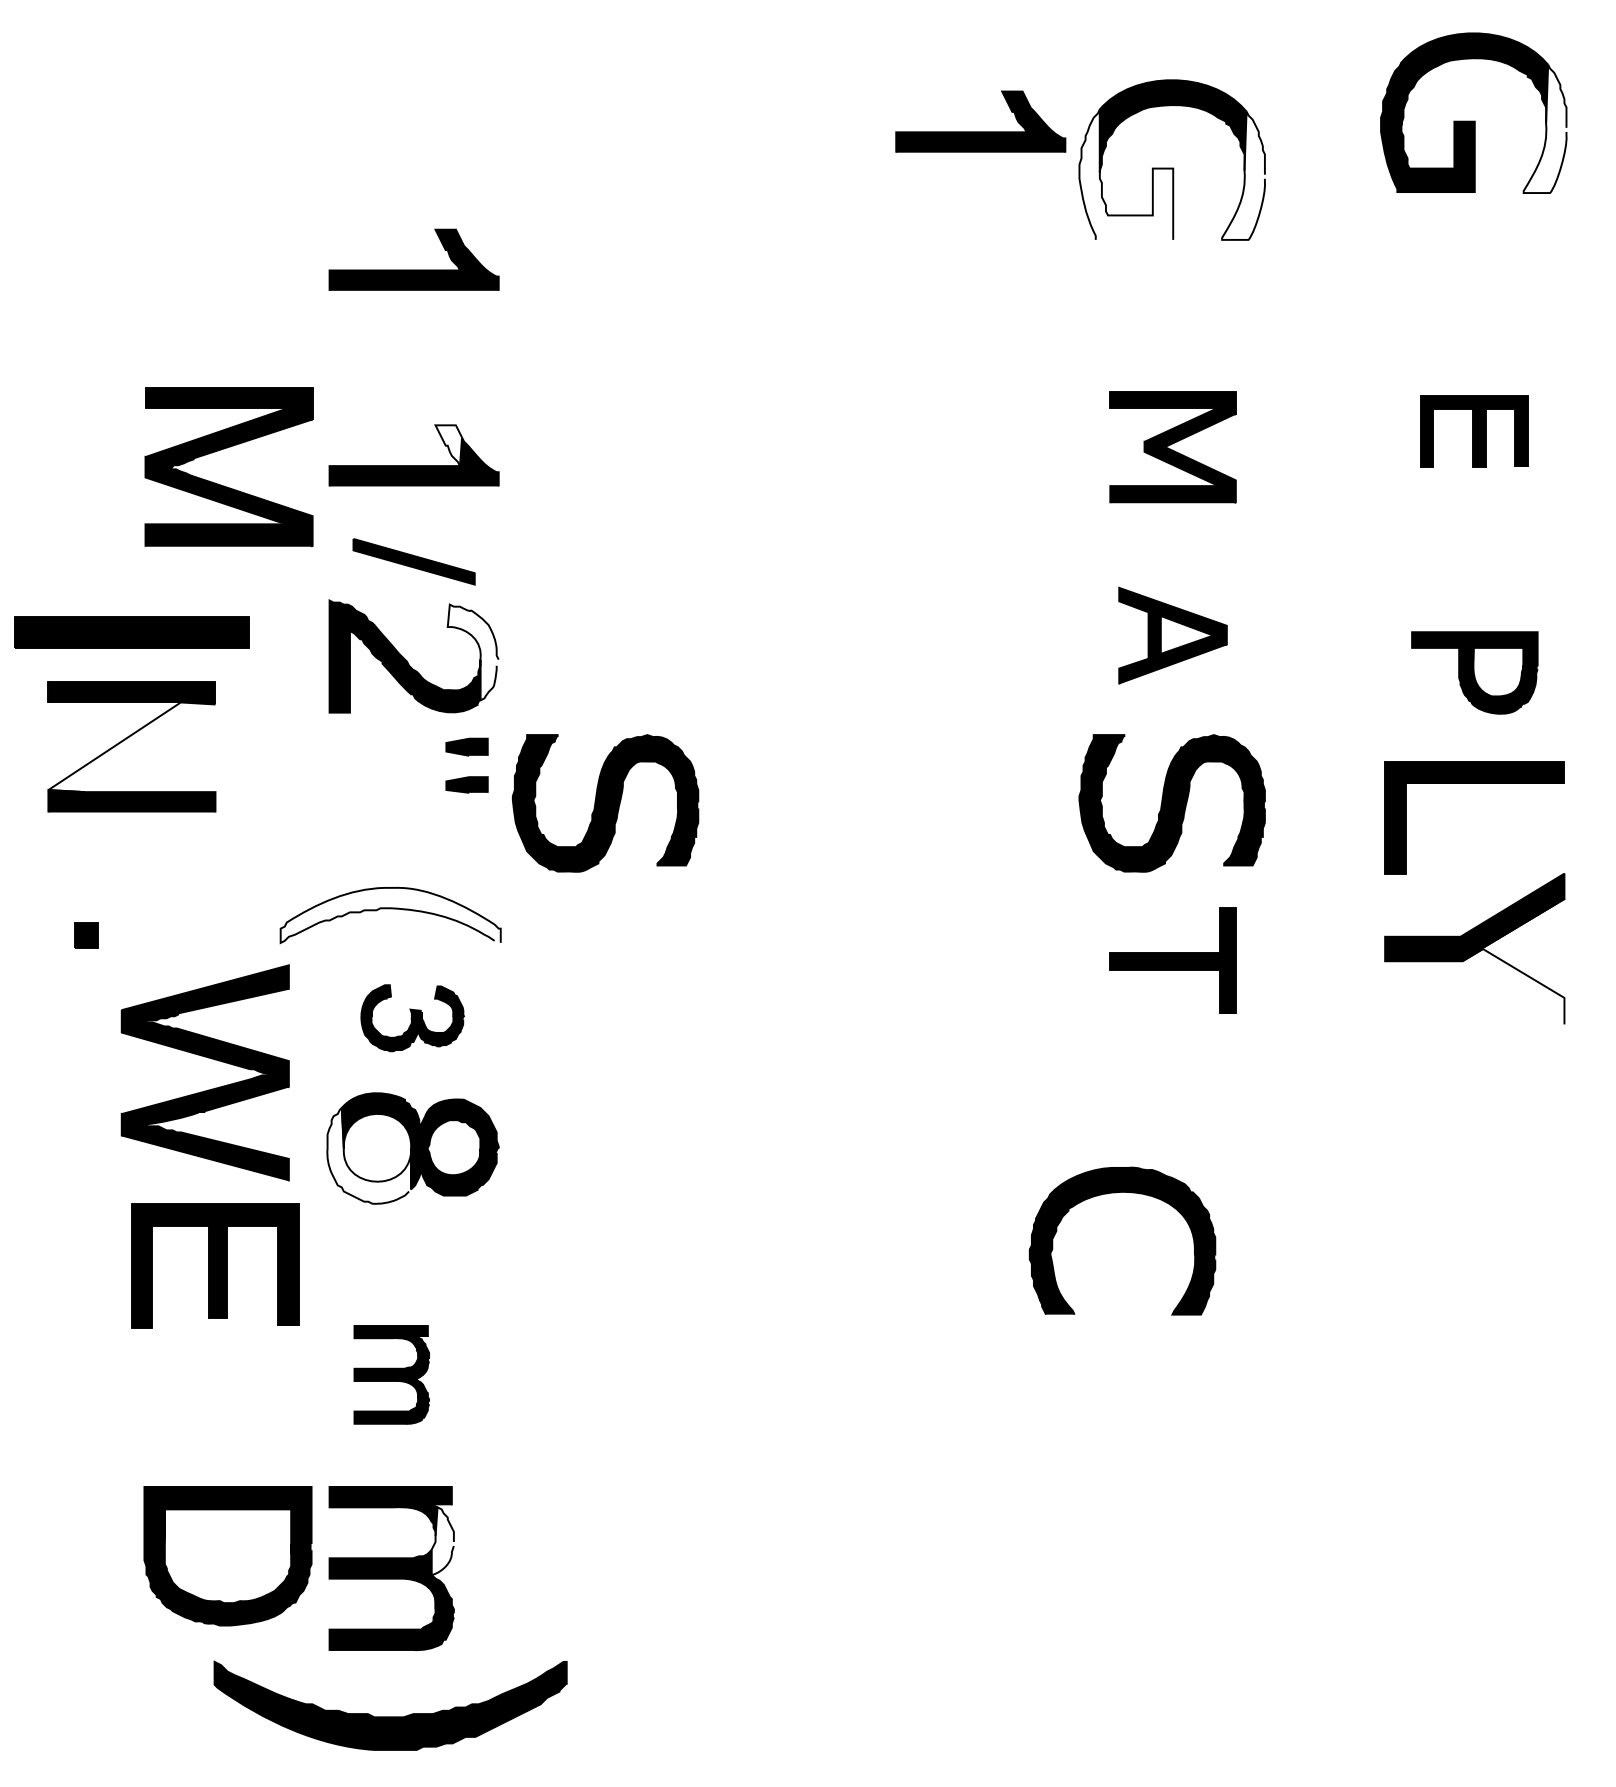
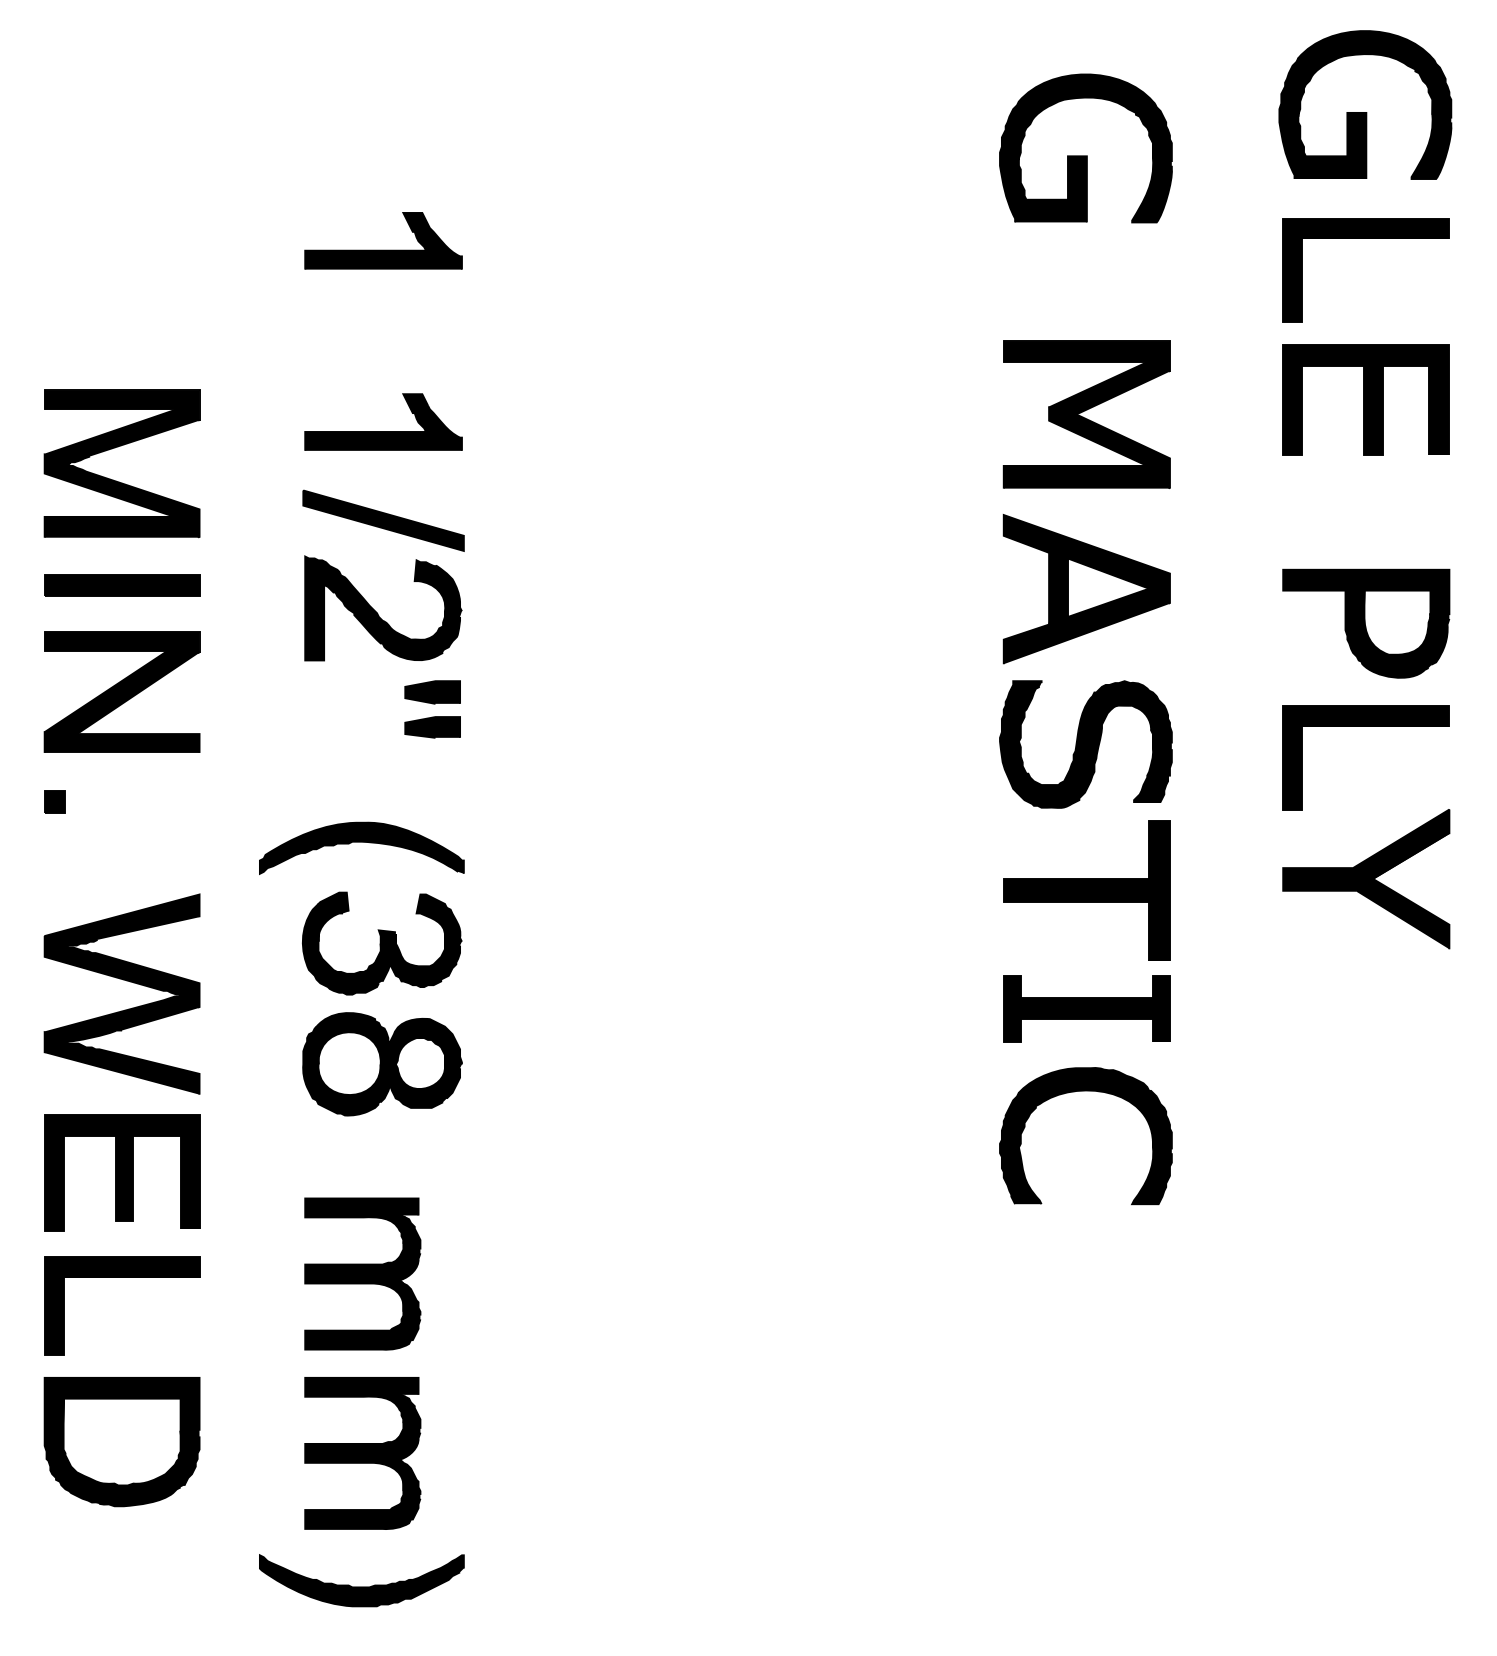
fill: (1545, 128) -> (1431, 119), added
part: (980, 130) -> (908, 121), removed
fill: (1126, 174) -> (1043, 161), added
fill: (1242, 175) -> (1151, 162), added
part: (1473, 257) -> (1365, 238), added
part: (1473, 431) -> (1365, 399), size x1.67
fill: (448, 445) -> (415, 412), added
part: (1172, 447) -> (1086, 414), size x1.43
part: (221, 450) -> (115, 448), moved
part: (414, 561) -> (383, 520), size x1.43
part: (132, 631) -> (122, 585), size x0.71
part: (1172, 636) -> (1086, 589), size x1.67
fill: (472, 652) -> (437, 604), added
part: (1475, 672) -> (1366, 623), size x1.43
fill: (131, 747) -> (121, 692), added
part: (466, 747) -> (432, 692), size x1.43
part: (466, 785) -> (432, 727), size x1.43
part: (605, 803) -> (560, 744), removed
fill: (390, 914) -> (361, 847), added
part: (85, 935) -> (54, 801), moved
part: (1172, 960) -> (1086, 890), size x1.43
fill: (1512, 986) -> (1401, 914), added
part: (412, 1018) -> (382, 943), size x1.67
part: (210, 1059) -> (126, 981), moved
part: (1172, 1088) -> (1086, 1008), added
fill: (368, 1155) -> (341, 1070), added
part: (1122, 1193) -> (1085, 1091), moved
part: (215, 1265) -> (122, 1172), moved
part: (391, 1374) -> (362, 1273), size x1.67
part: (132, 1378) -> (122, 1277), added
fill: (442, 1540) -> (409, 1427), added
part: (227, 1556) -> (121, 1442), moved
part: (390, 1705) -> (361, 1580), size x0.62

